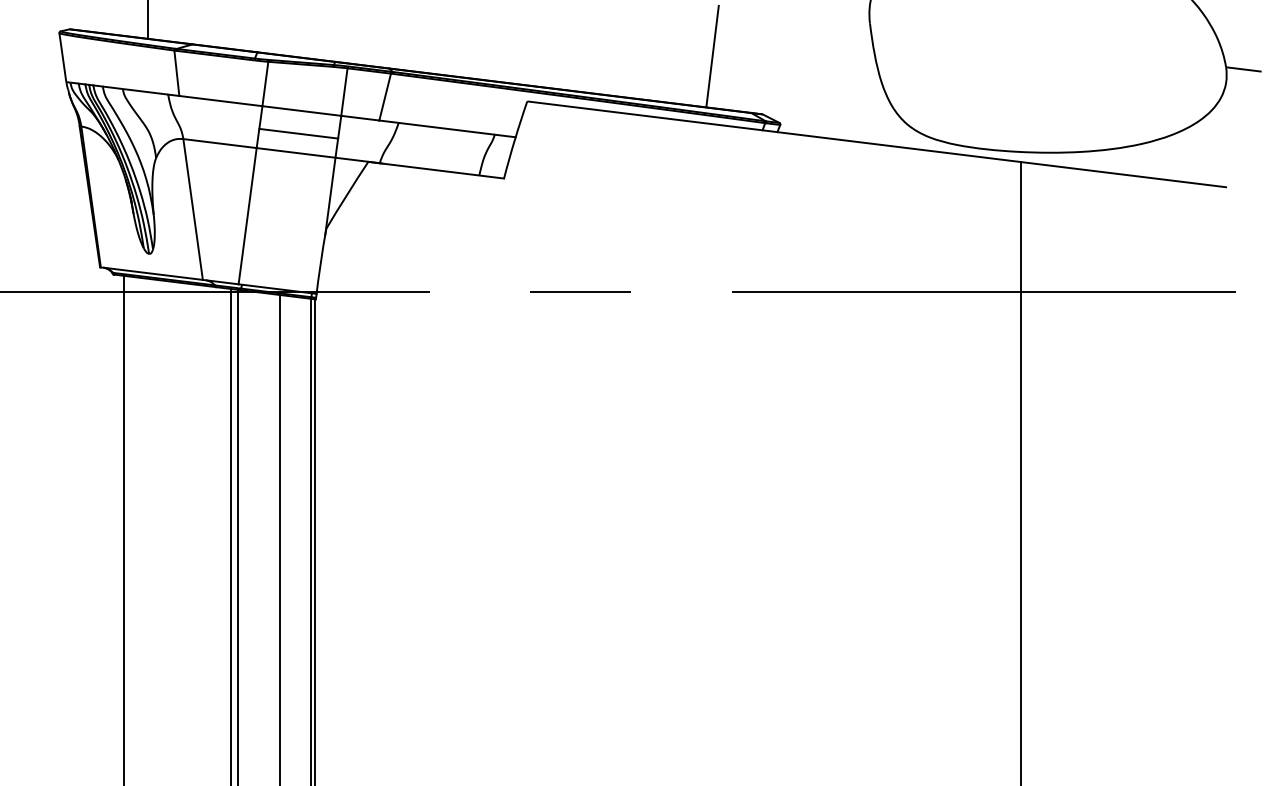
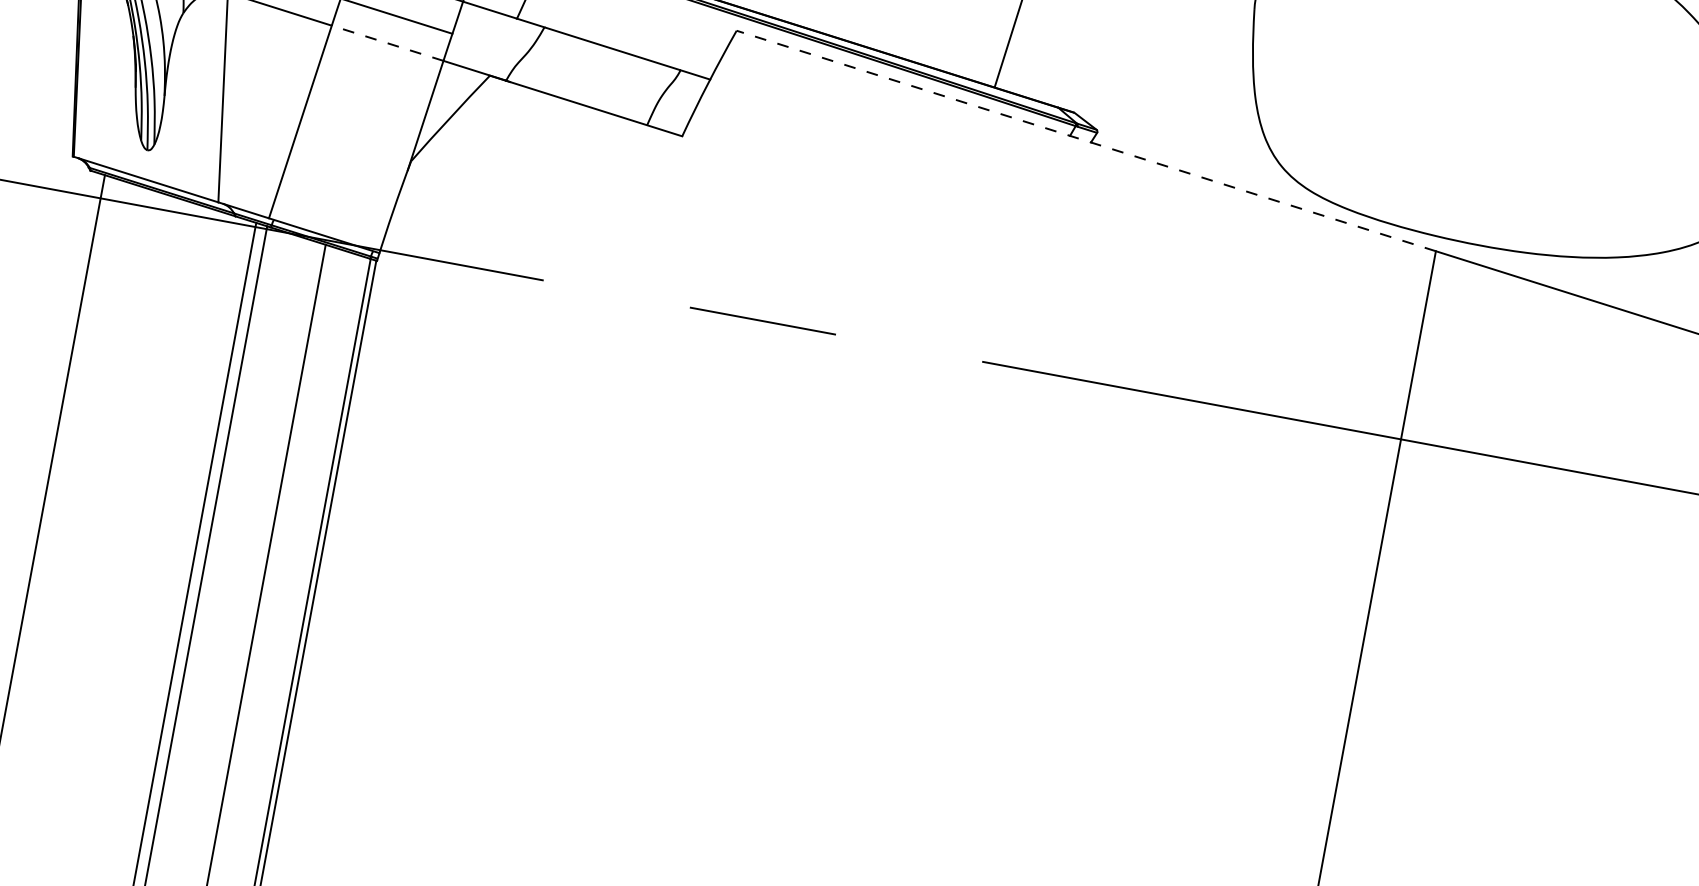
line: (773, 131) -> (1085, 140), solid -> dashed
line: (296, 152) -> (388, 42), solid -> dashed

